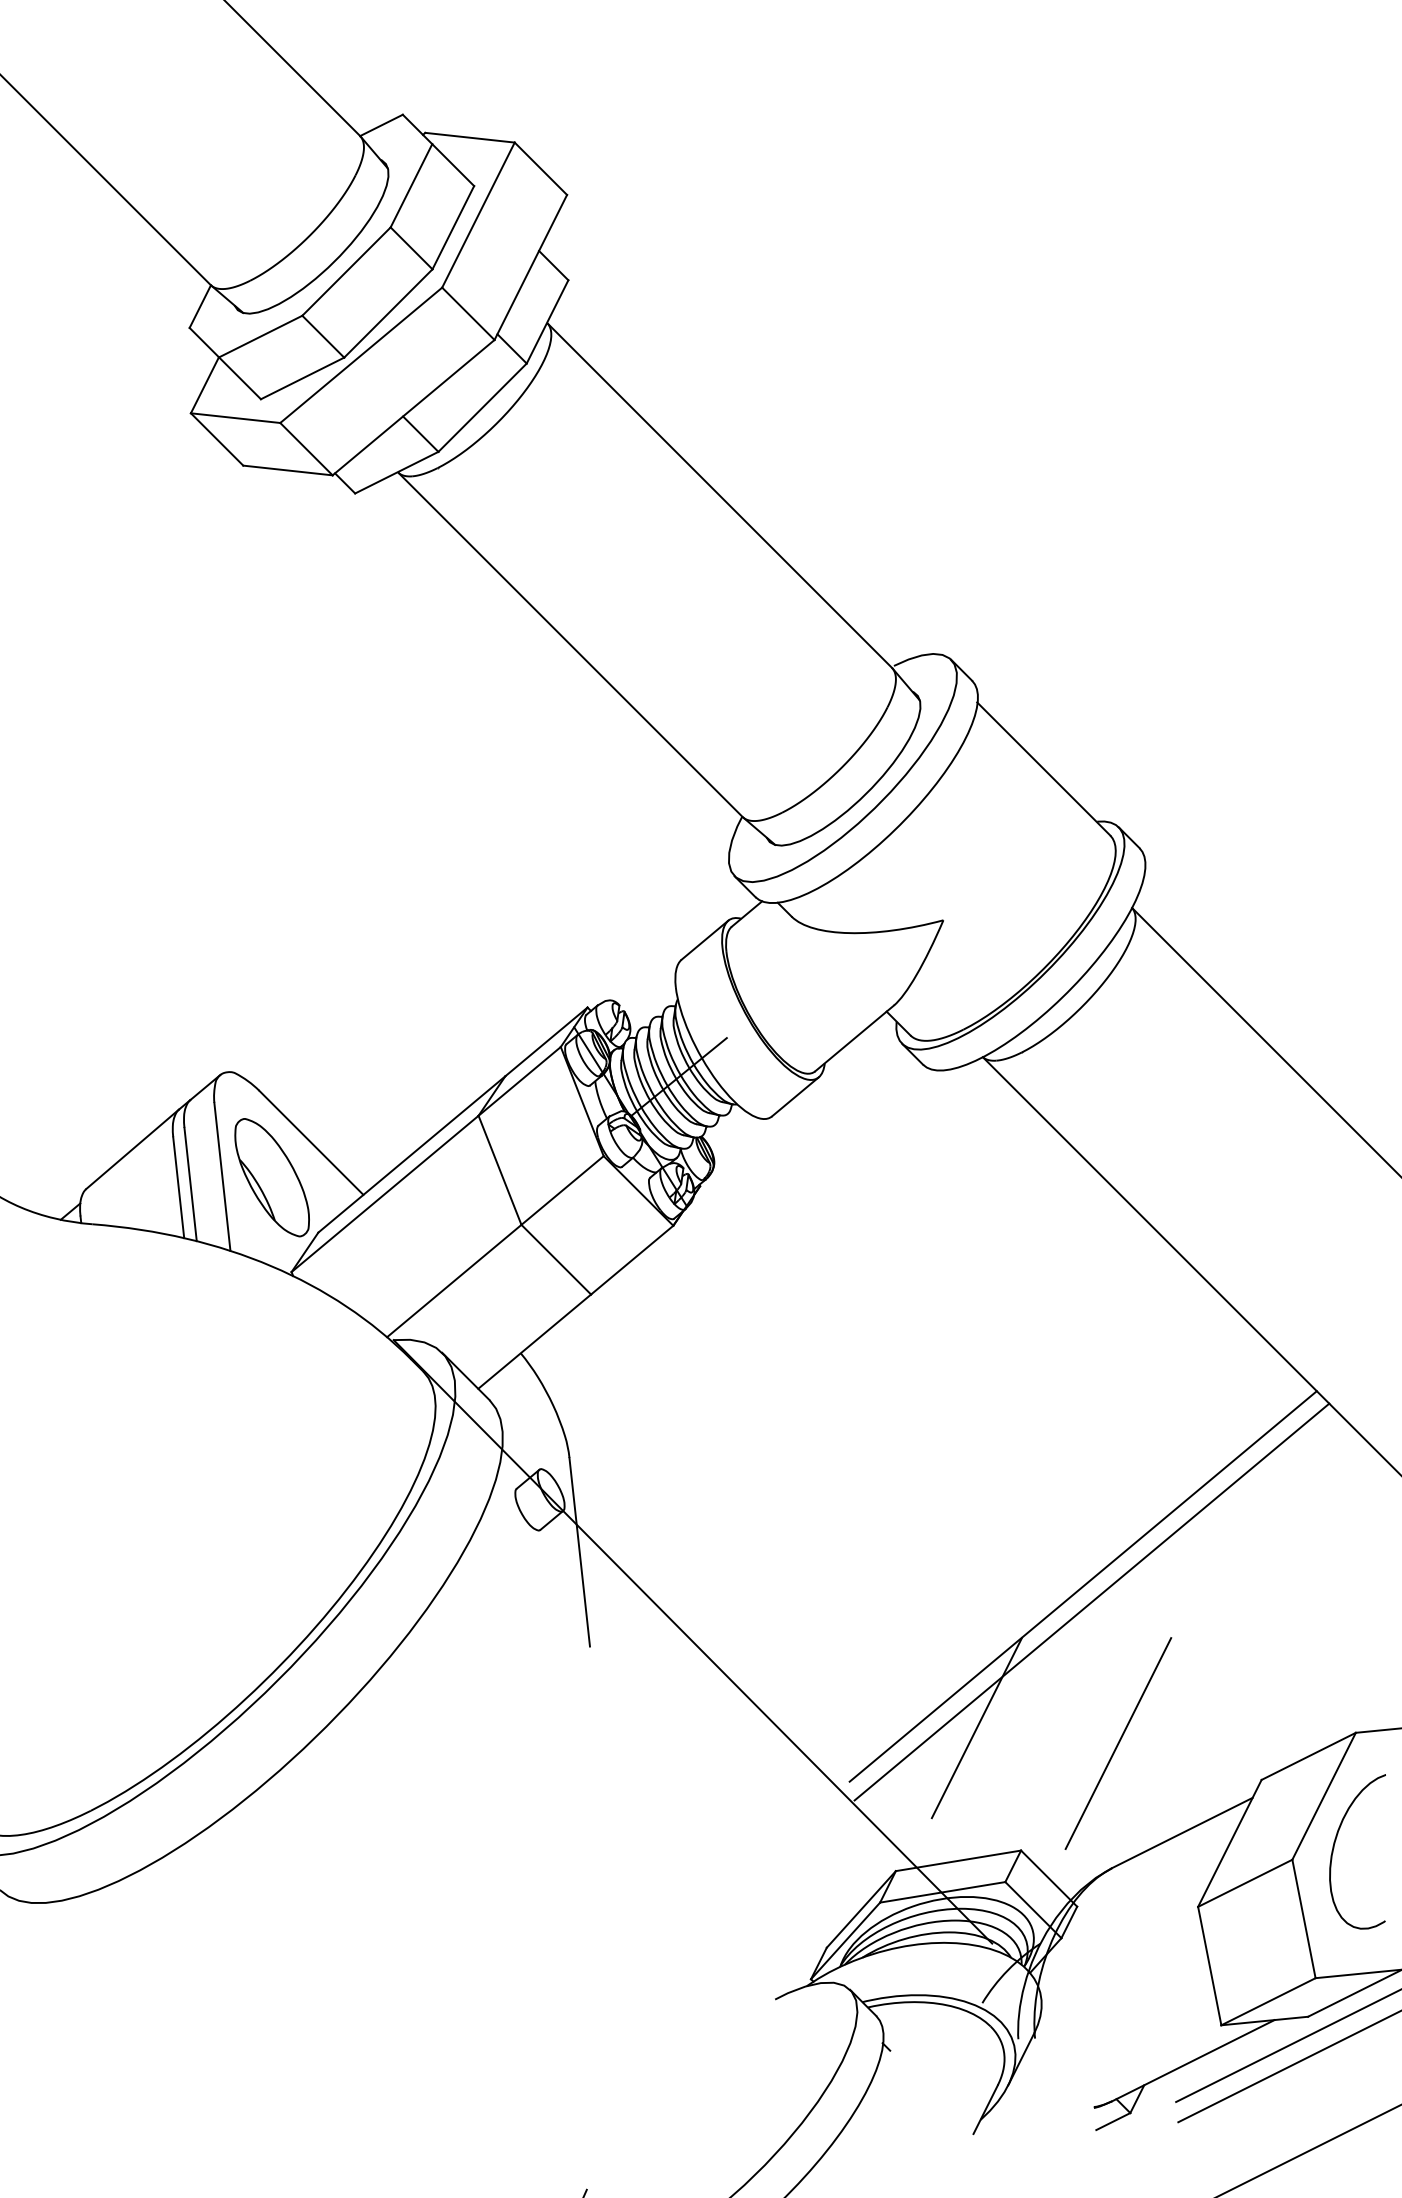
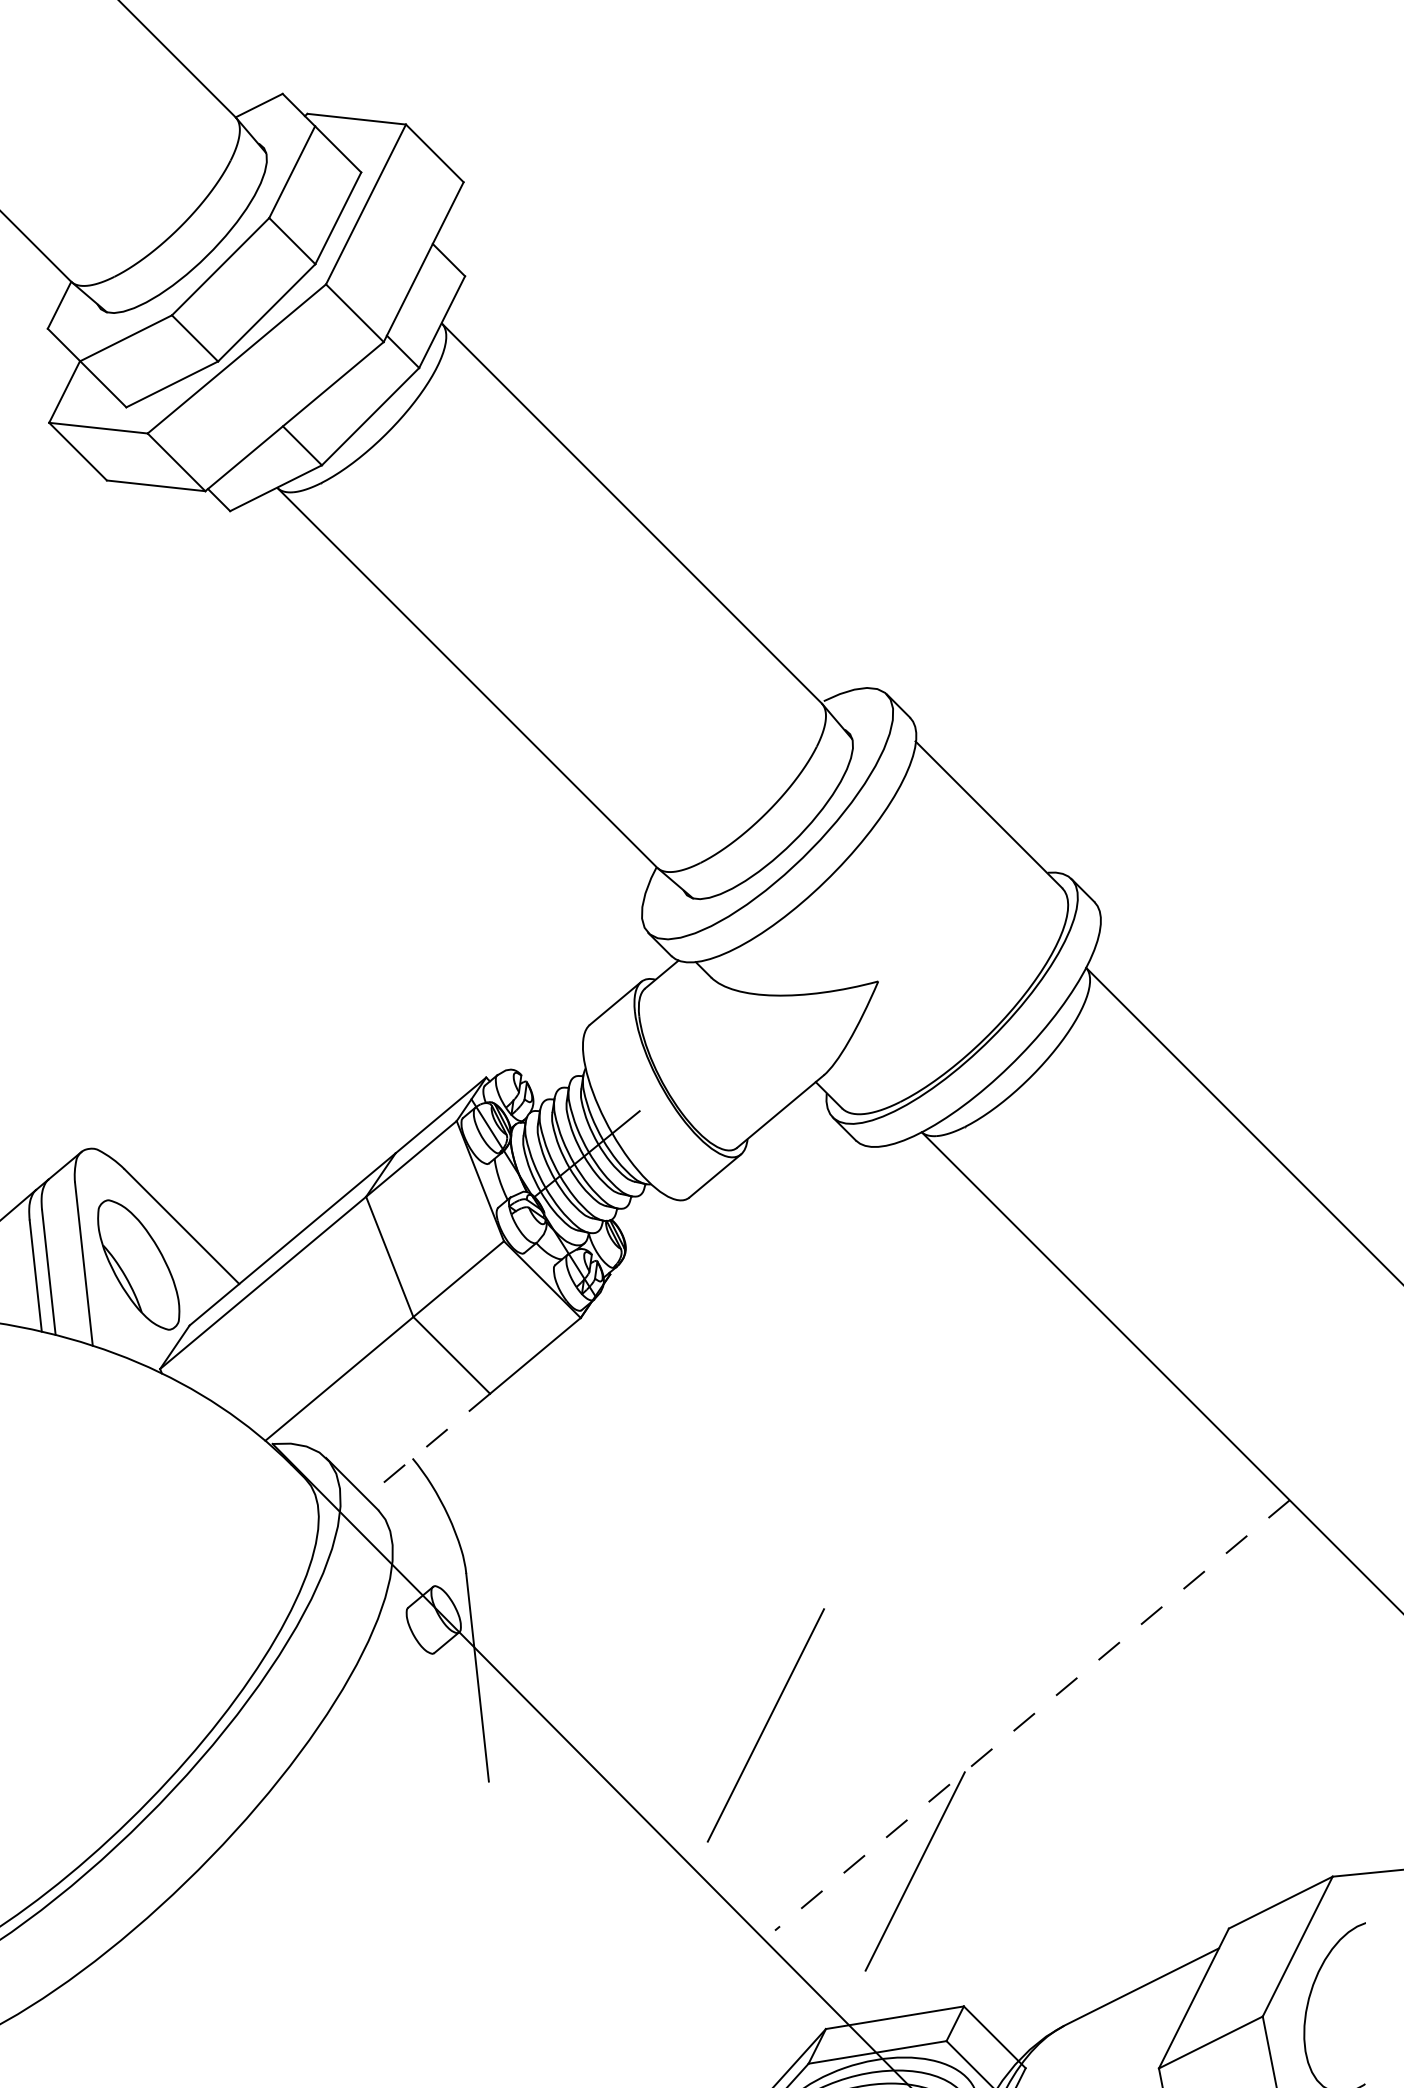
line: (534, 1341) -> (427, 1445), solid -> dashed
line: (1082, 1586) -> (1031, 1715), solid -> dashed
line: (1091, 1601) -> (1041, 1731), removed
line: (1118, 1743) -> (766, 1725), moved

